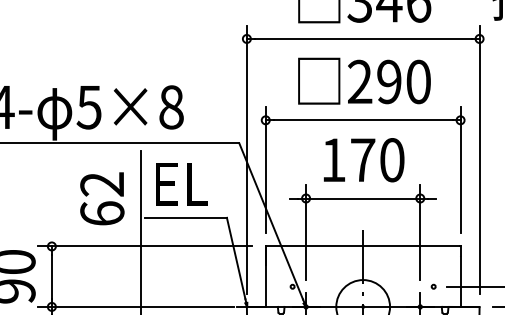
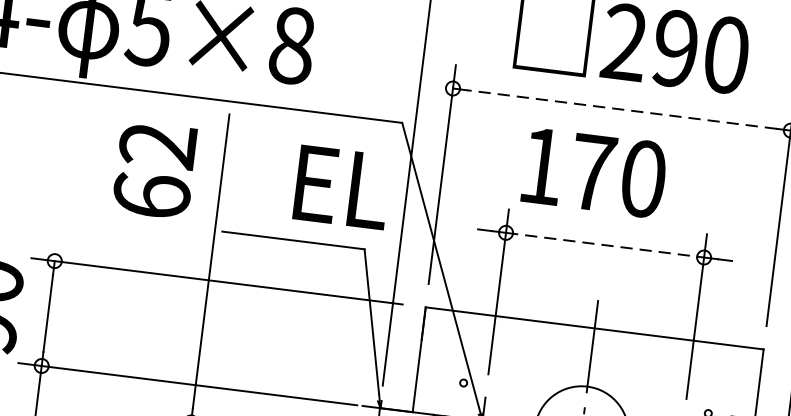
line: (362, 120) -> (620, 109), solid -> dashed
text: (364, 160) -> (595, 173), moved
text: (181, 184) -> (341, 187), moved
text: (102, 198) -> (155, 169), moved
line: (363, 198) -> (605, 245), solid -> dashed

